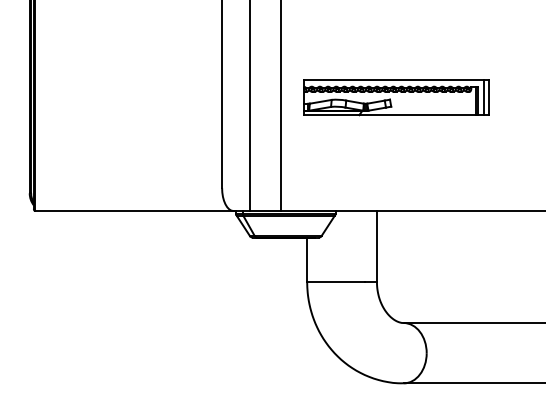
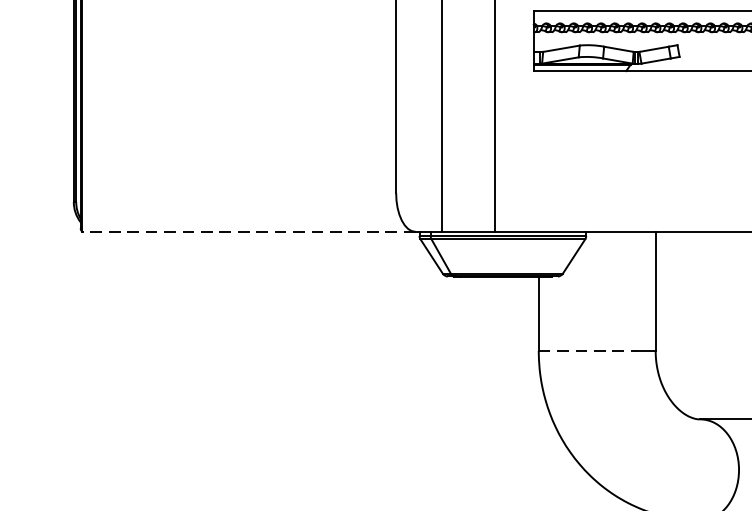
line: (133, 211) -> (247, 232), solid -> dashed
line: (336, 282) -> (587, 351), solid -> dashed

